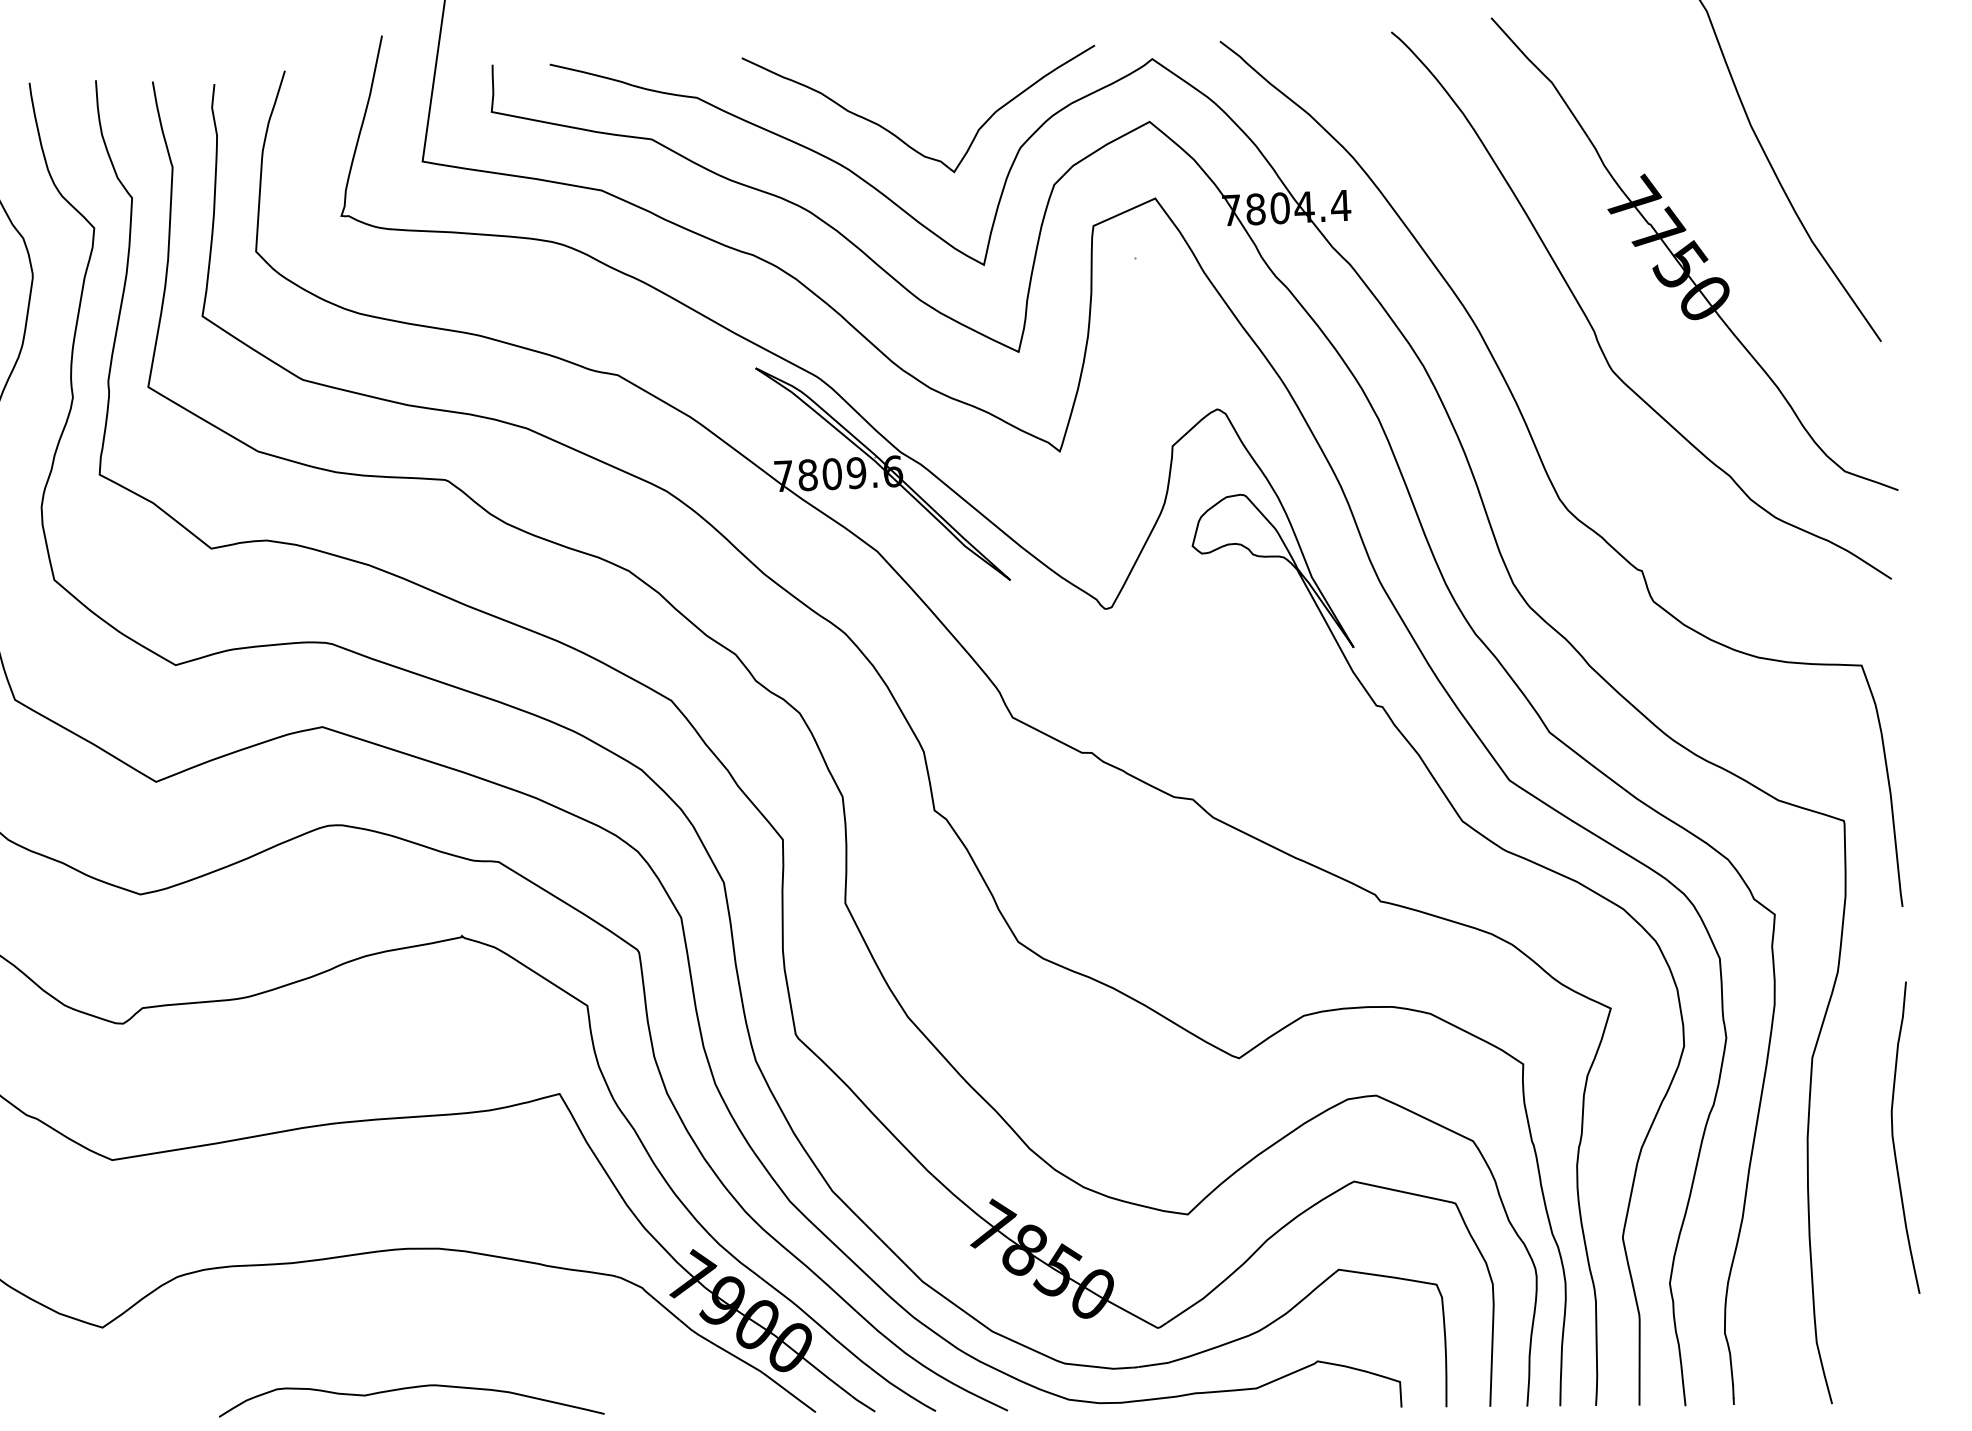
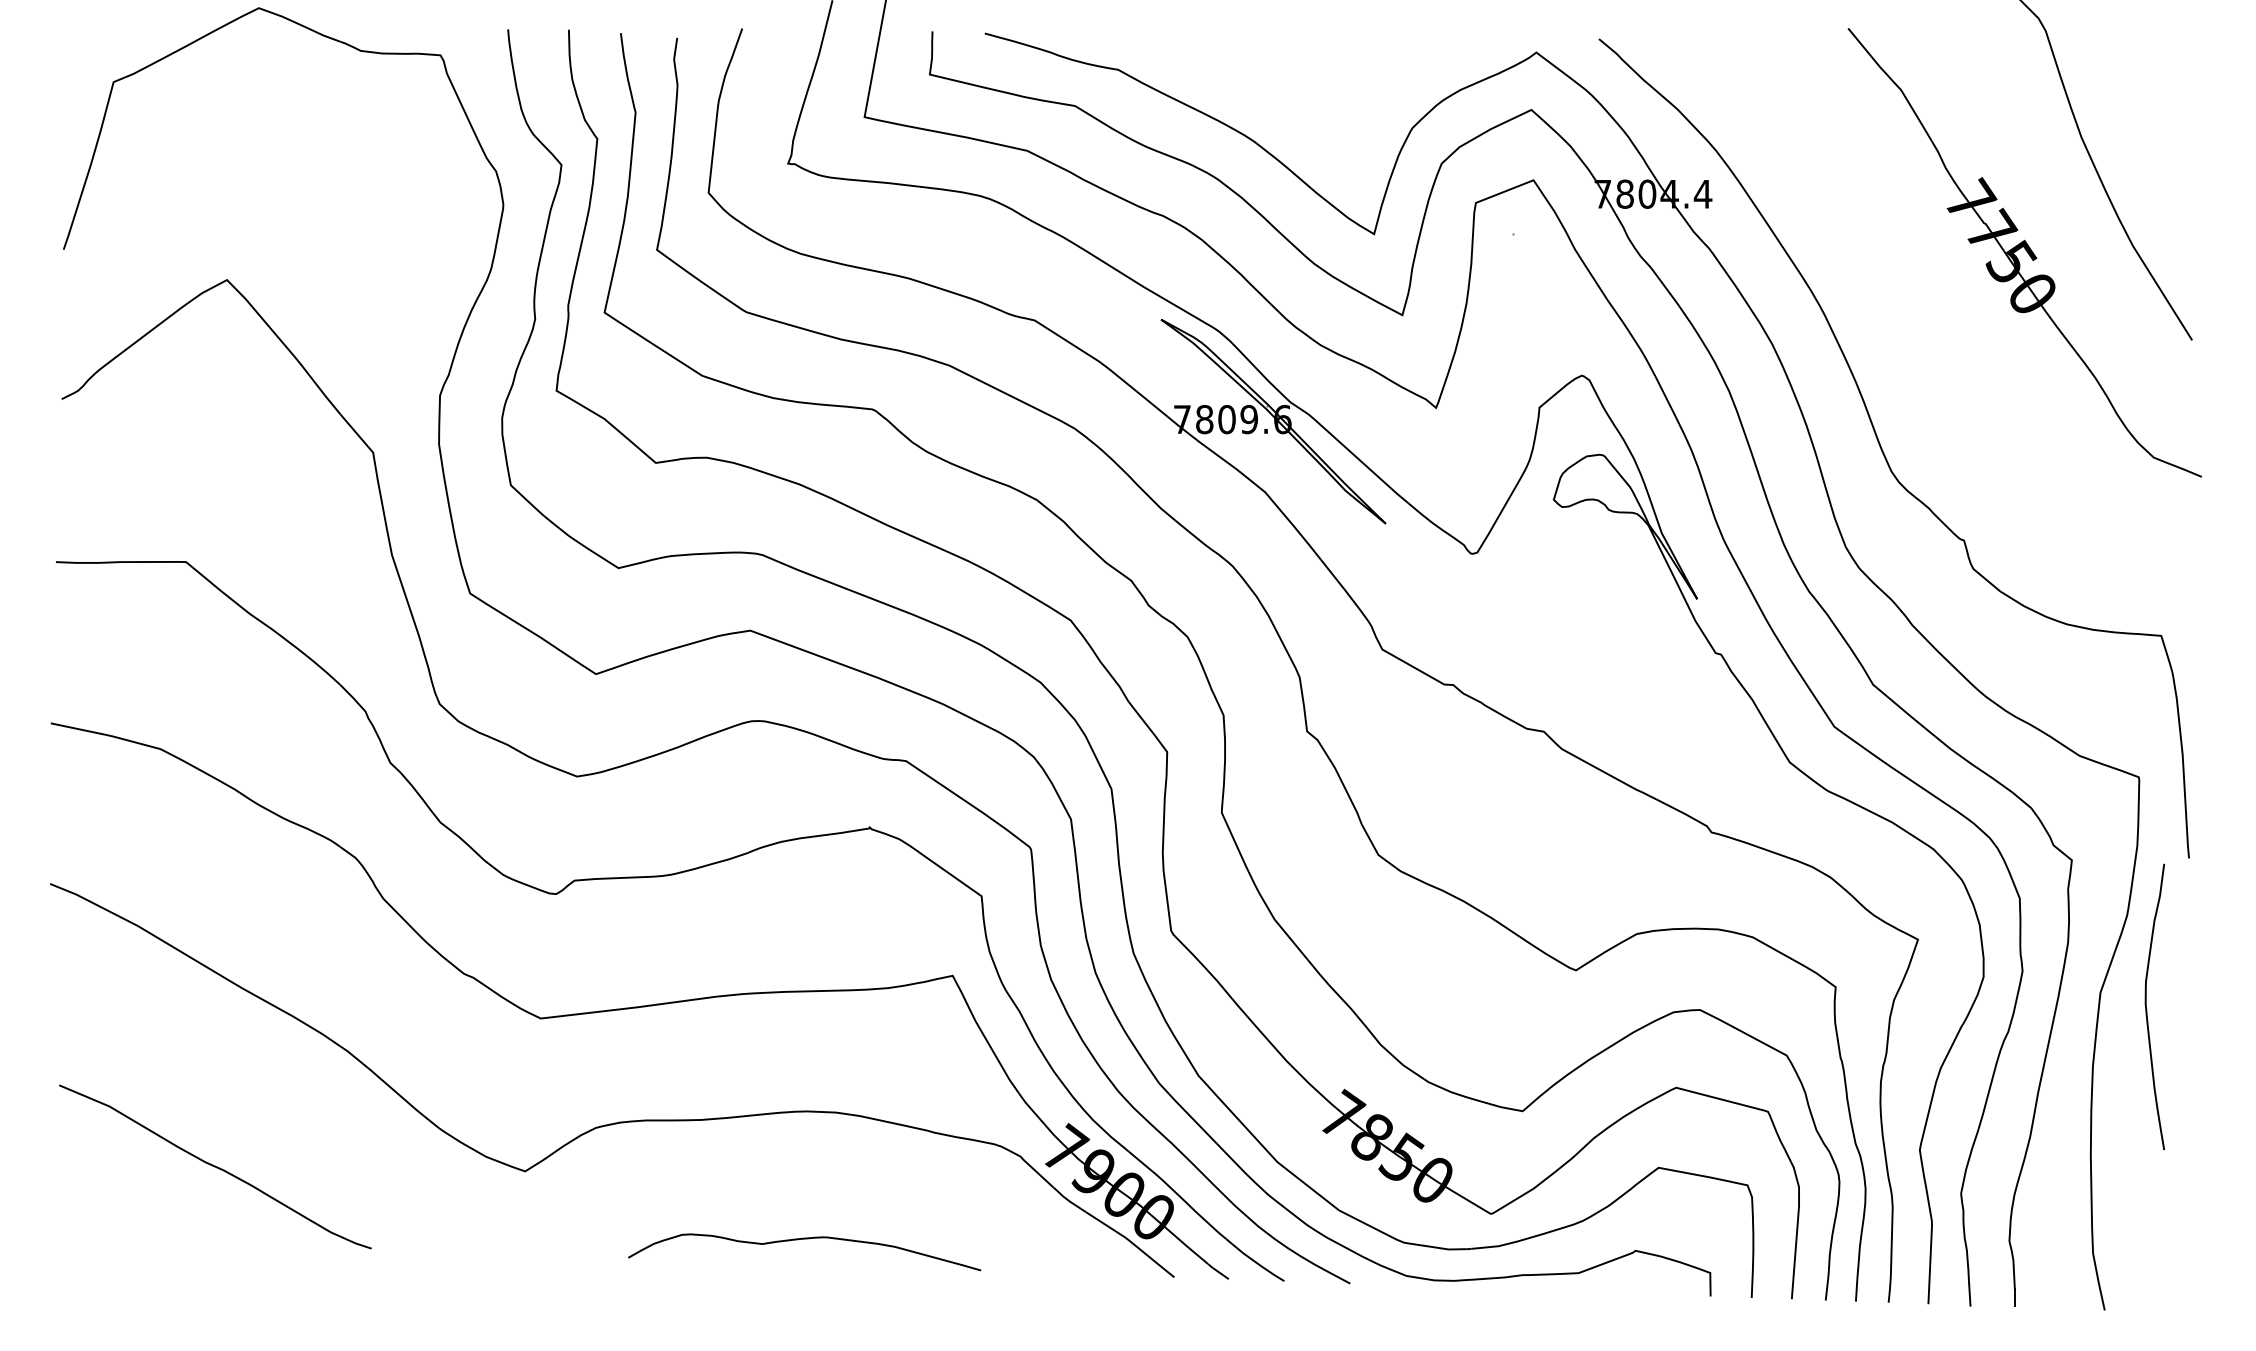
curve: (900, 137) -> (1302, 114), removed
curve: (1594, 330) -> (1930, 318), removed
curve: (1894, 1141) -> (2147, 1009), moved

